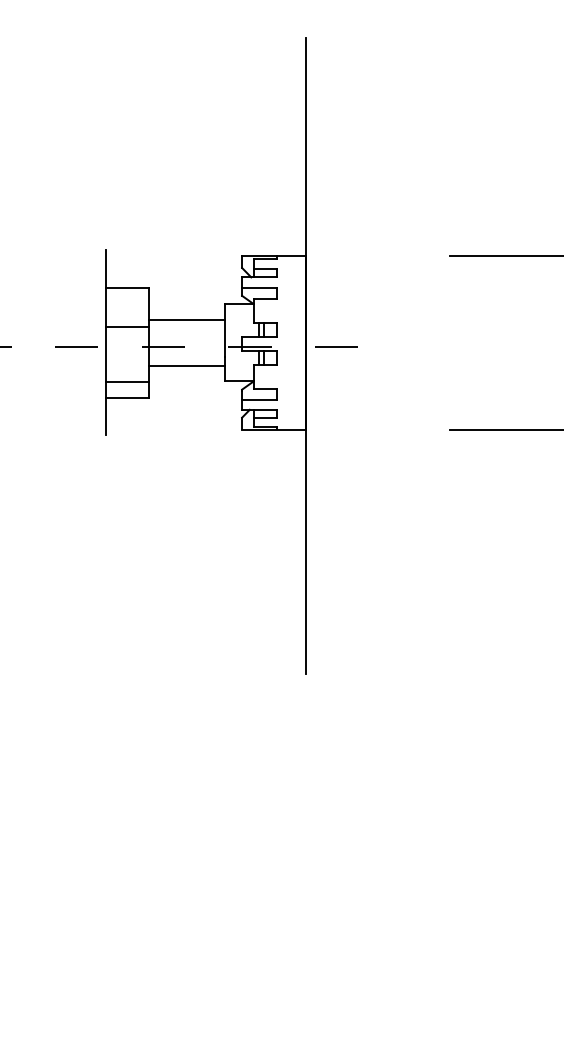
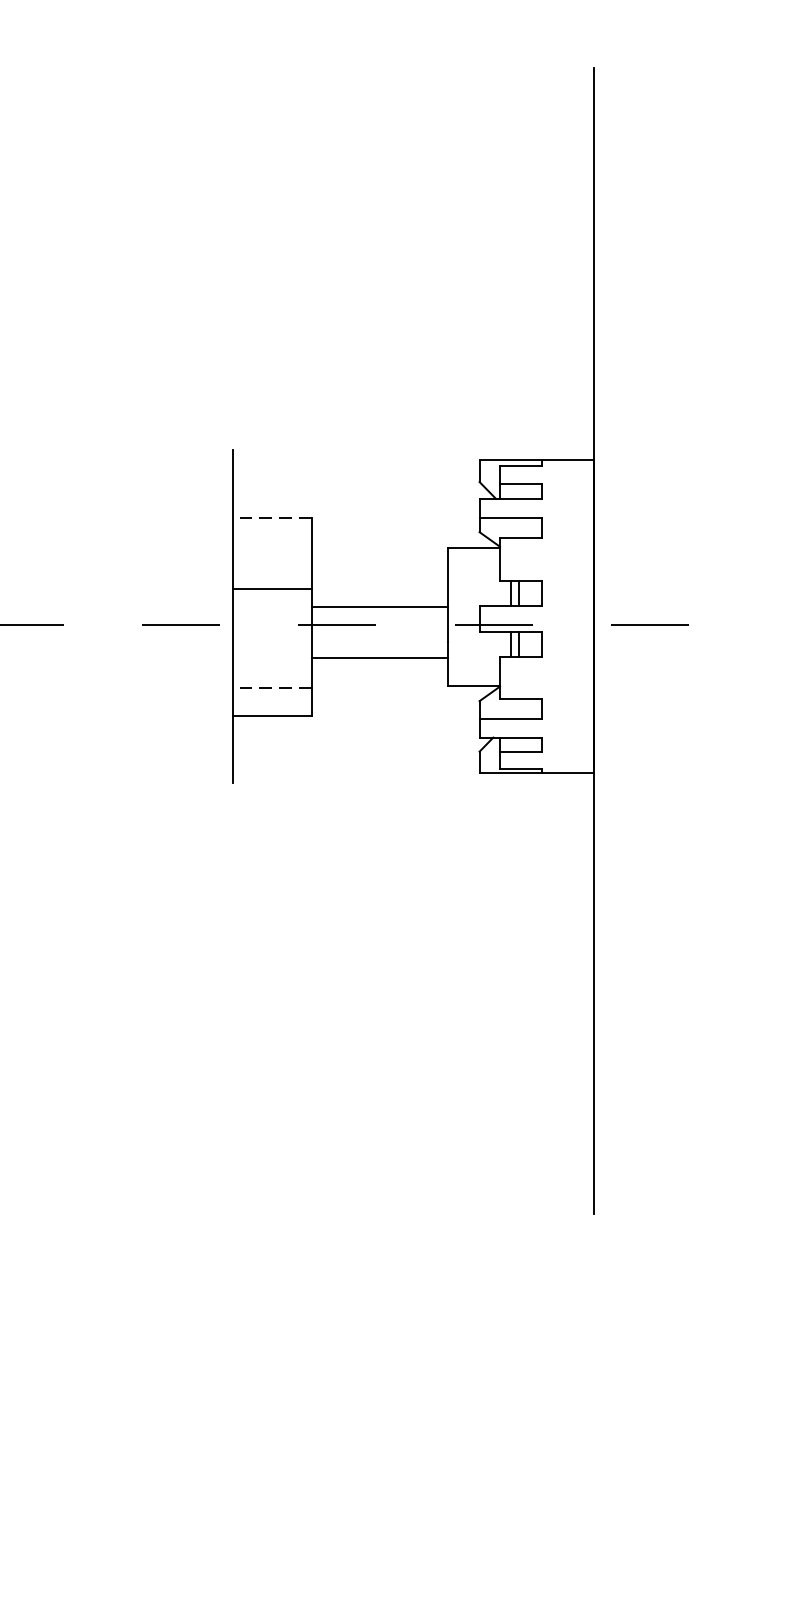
line: (127, 287) -> (273, 517), solid -> dashed
line: (186, 319) -> (379, 607), moved
line: (127, 382) -> (273, 688), solid -> dashed

